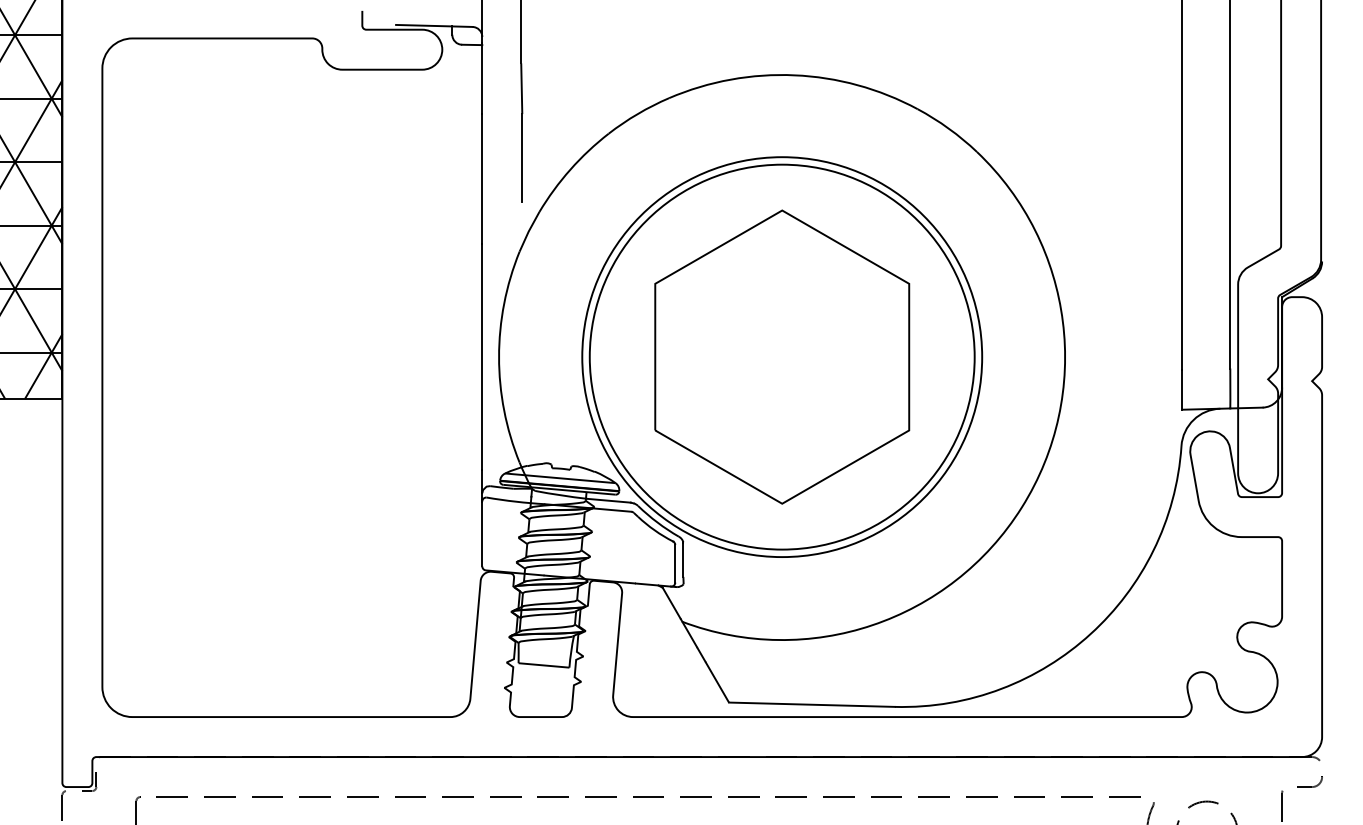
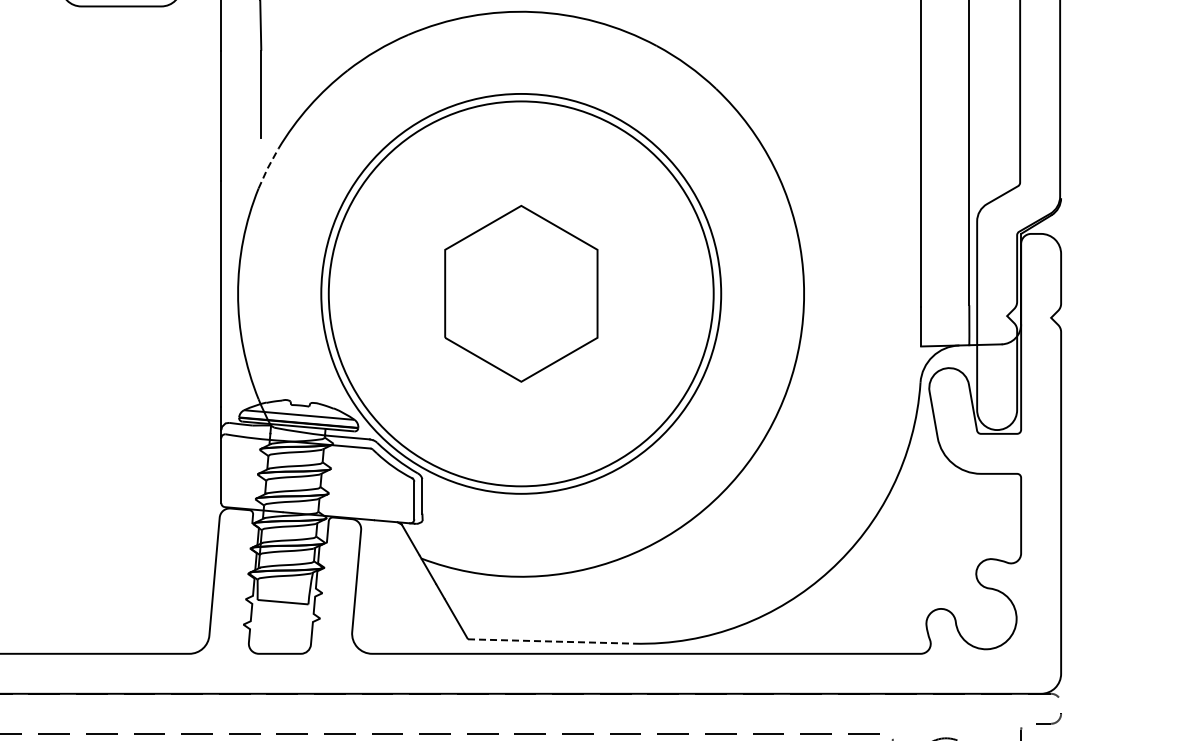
line: (528, 231) -> (267, 168), solid -> dashed
part: (782, 356) -> (521, 293), size x0.6
line: (811, 704) -> (550, 641), solid -> dashed

